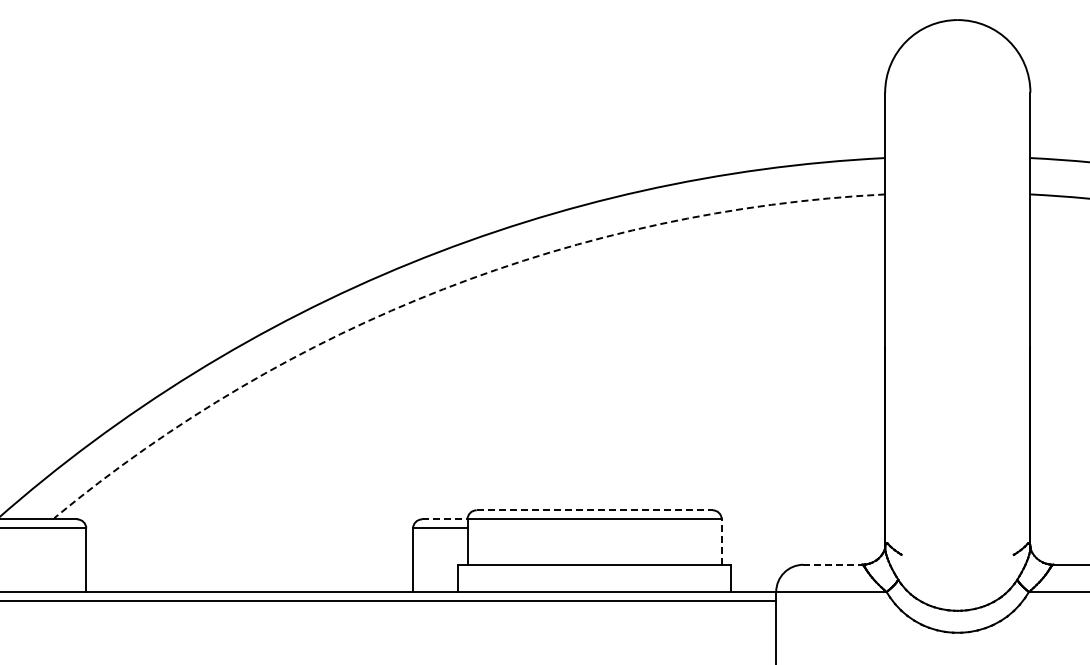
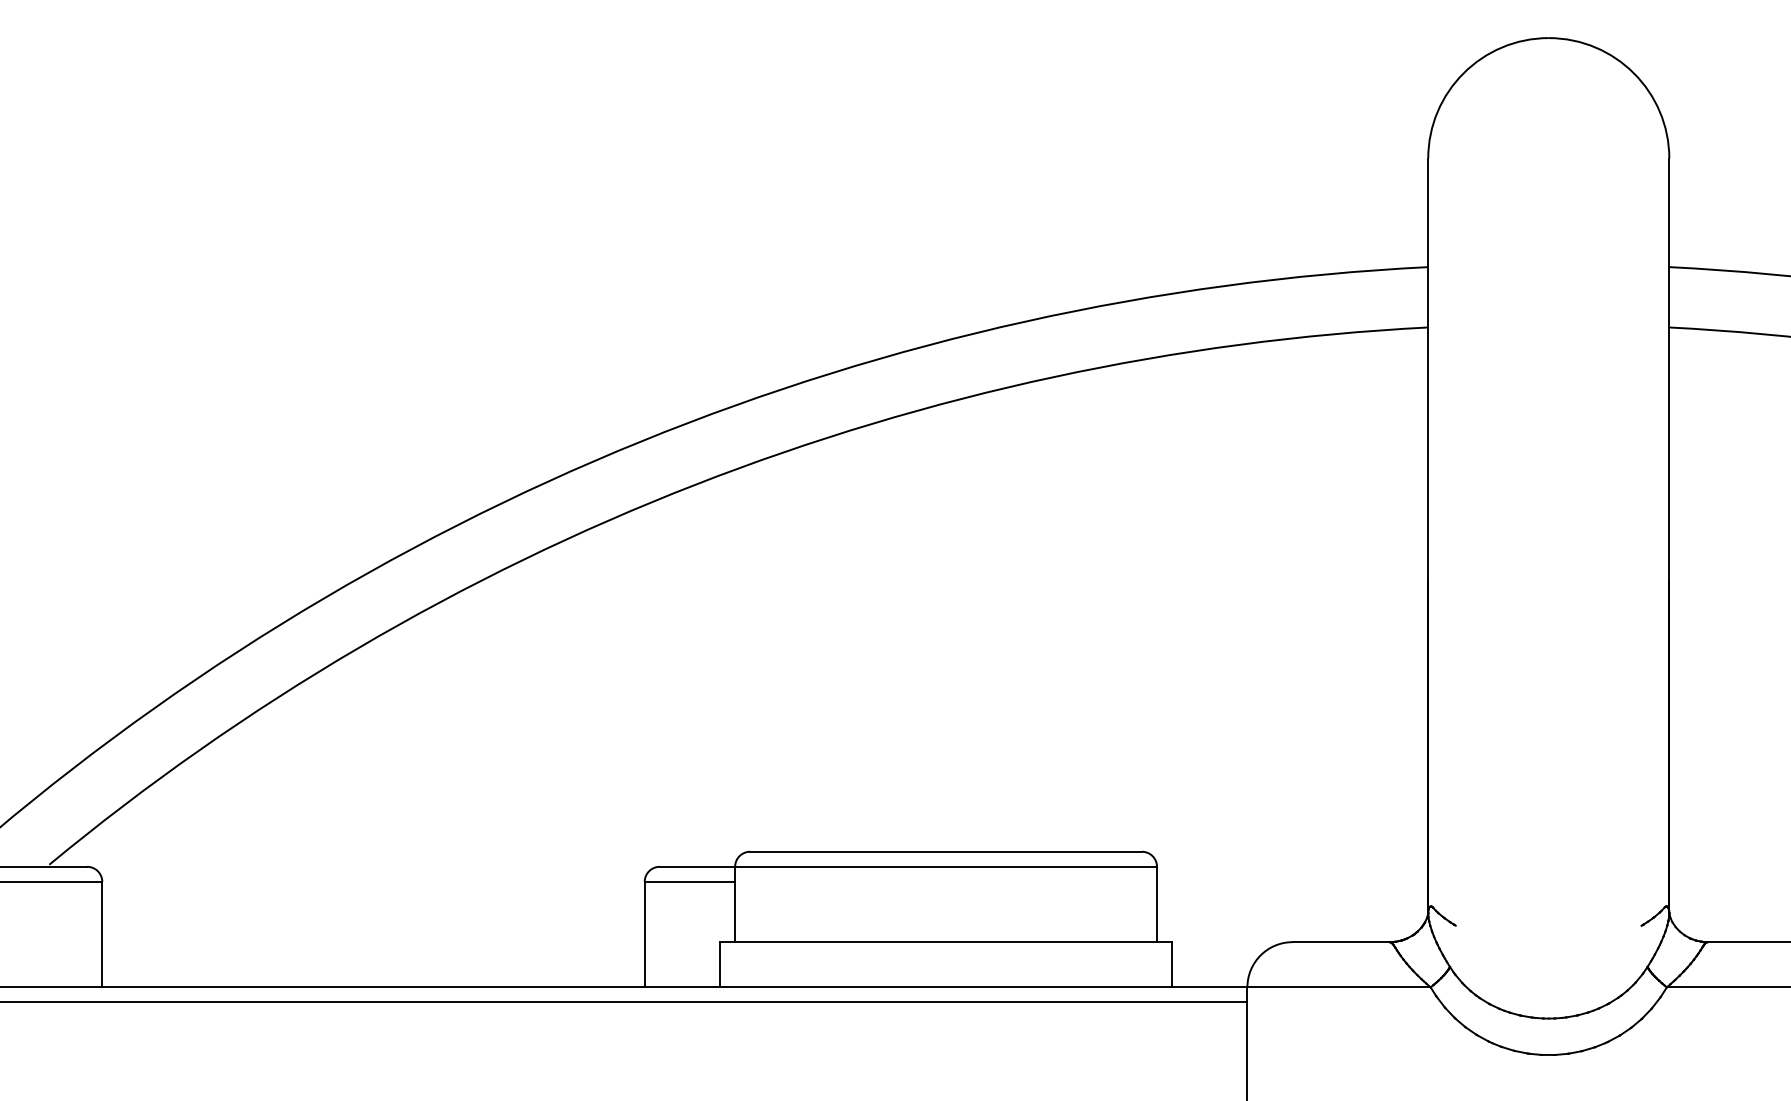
arc: (443, 289) -> (695, 485), dashed -> solid
line: (595, 510) -> (947, 852), dashed -> solid
line: (444, 519) -> (696, 867), dashed -> solid
line: (721, 542) -> (1156, 905), dashed -> solid
line: (833, 564) -> (1342, 941), dashed -> solid

